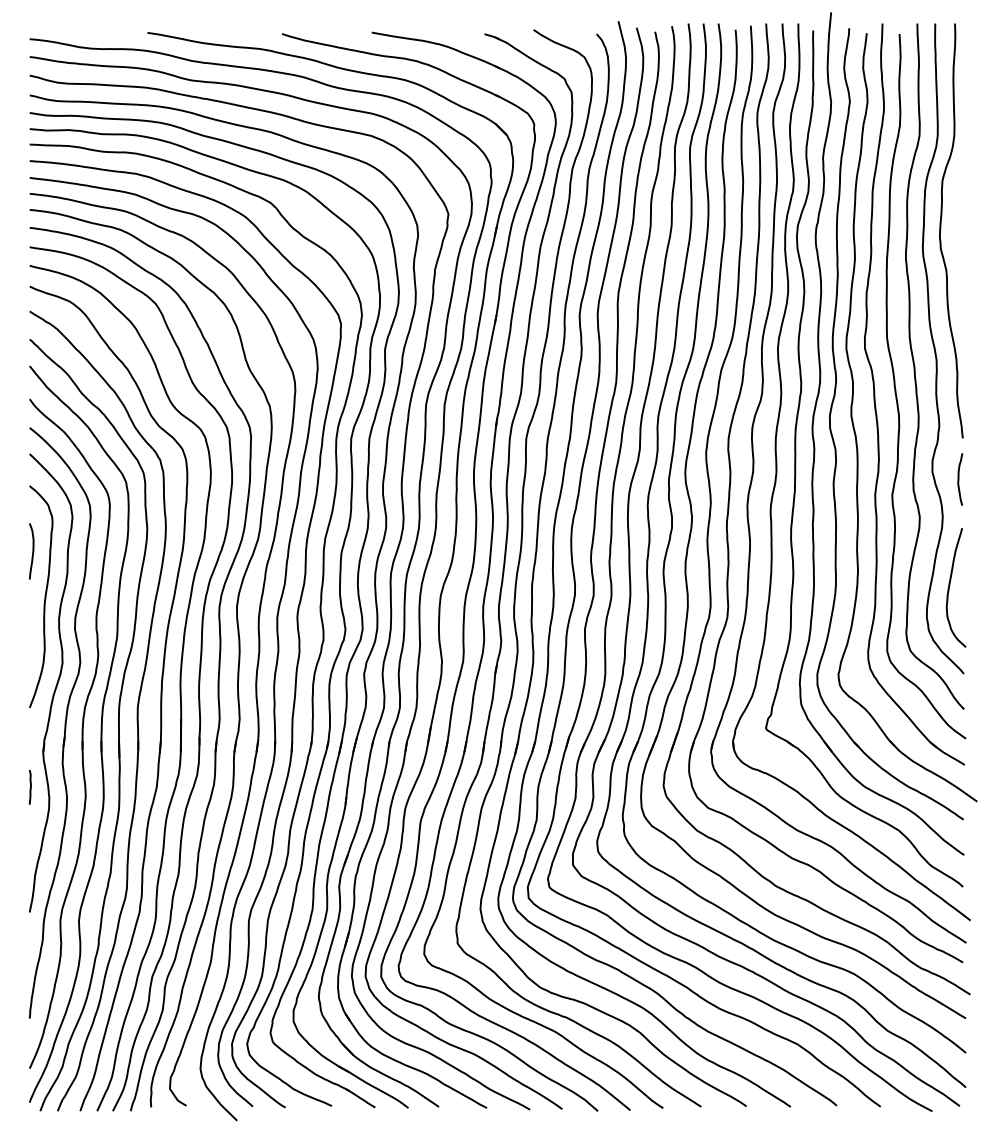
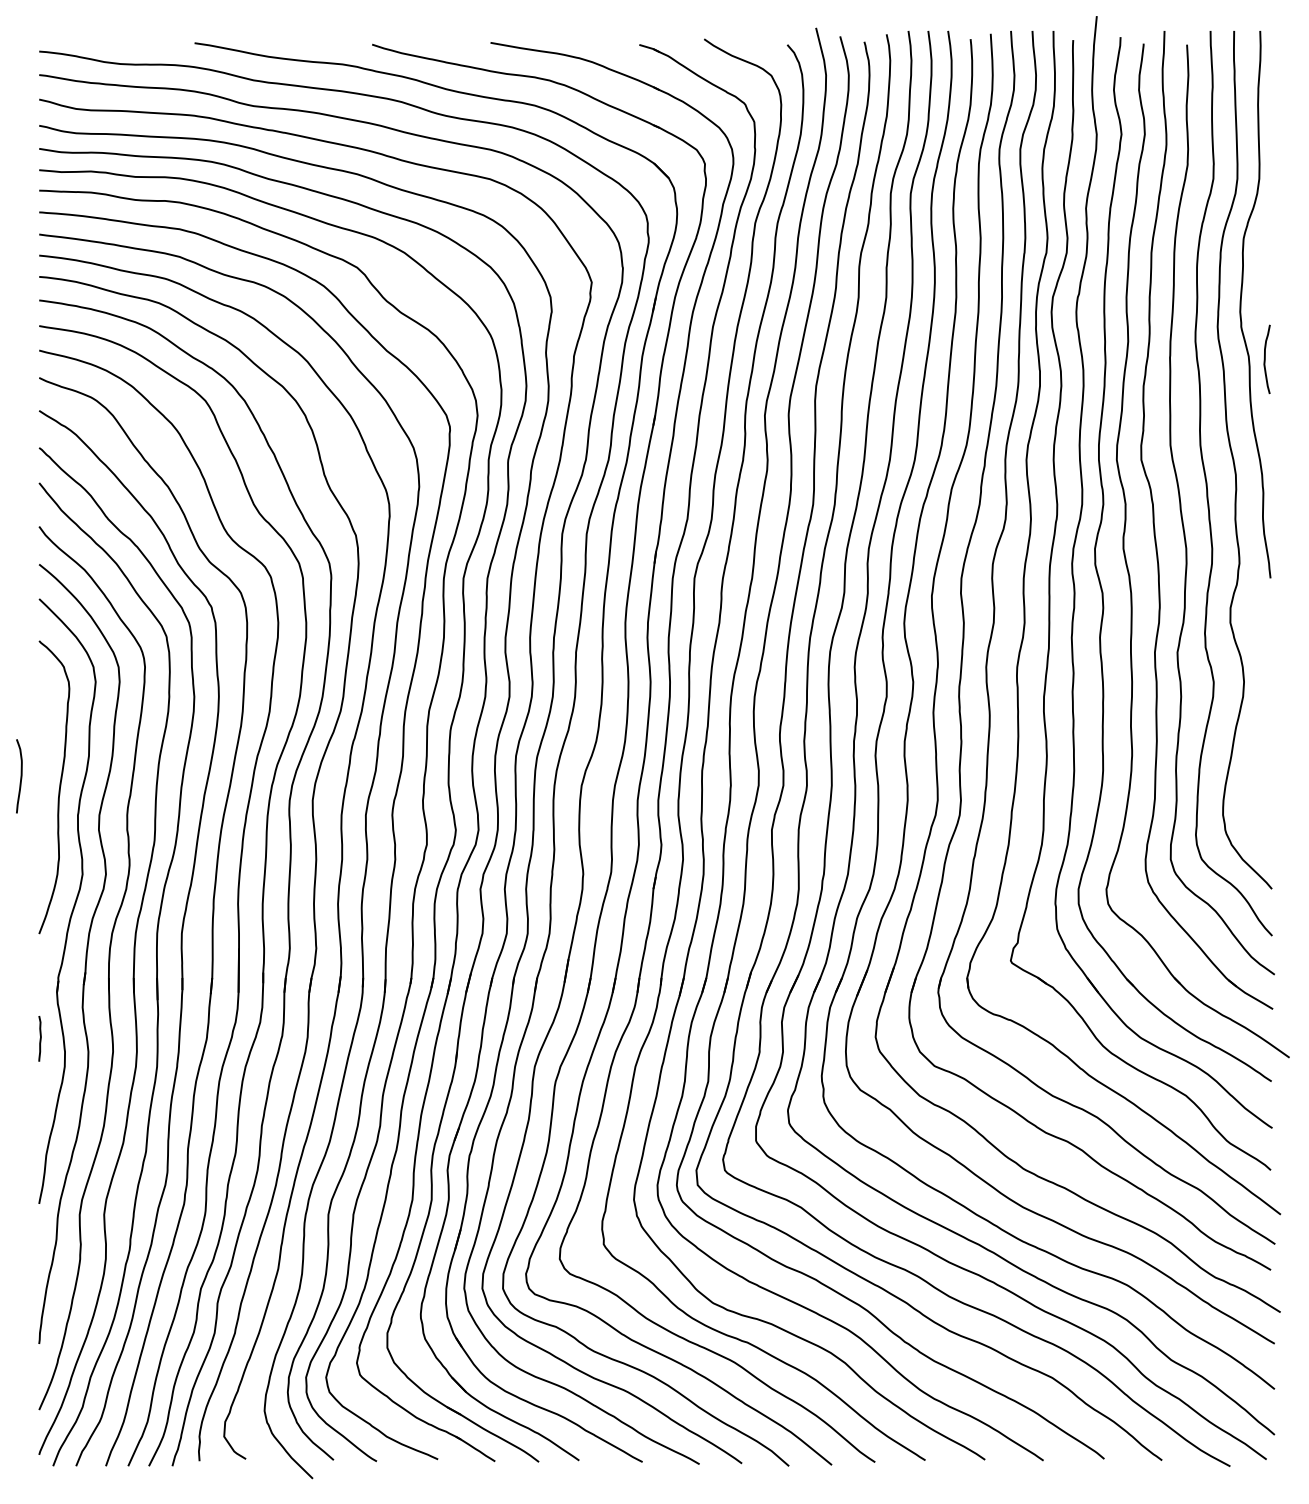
curve: (959, 479) -> (1266, 359), moved
curve: (32, 551) -> (20, 776), moved
curve: (950, 585) -> (1254, 772), removed

